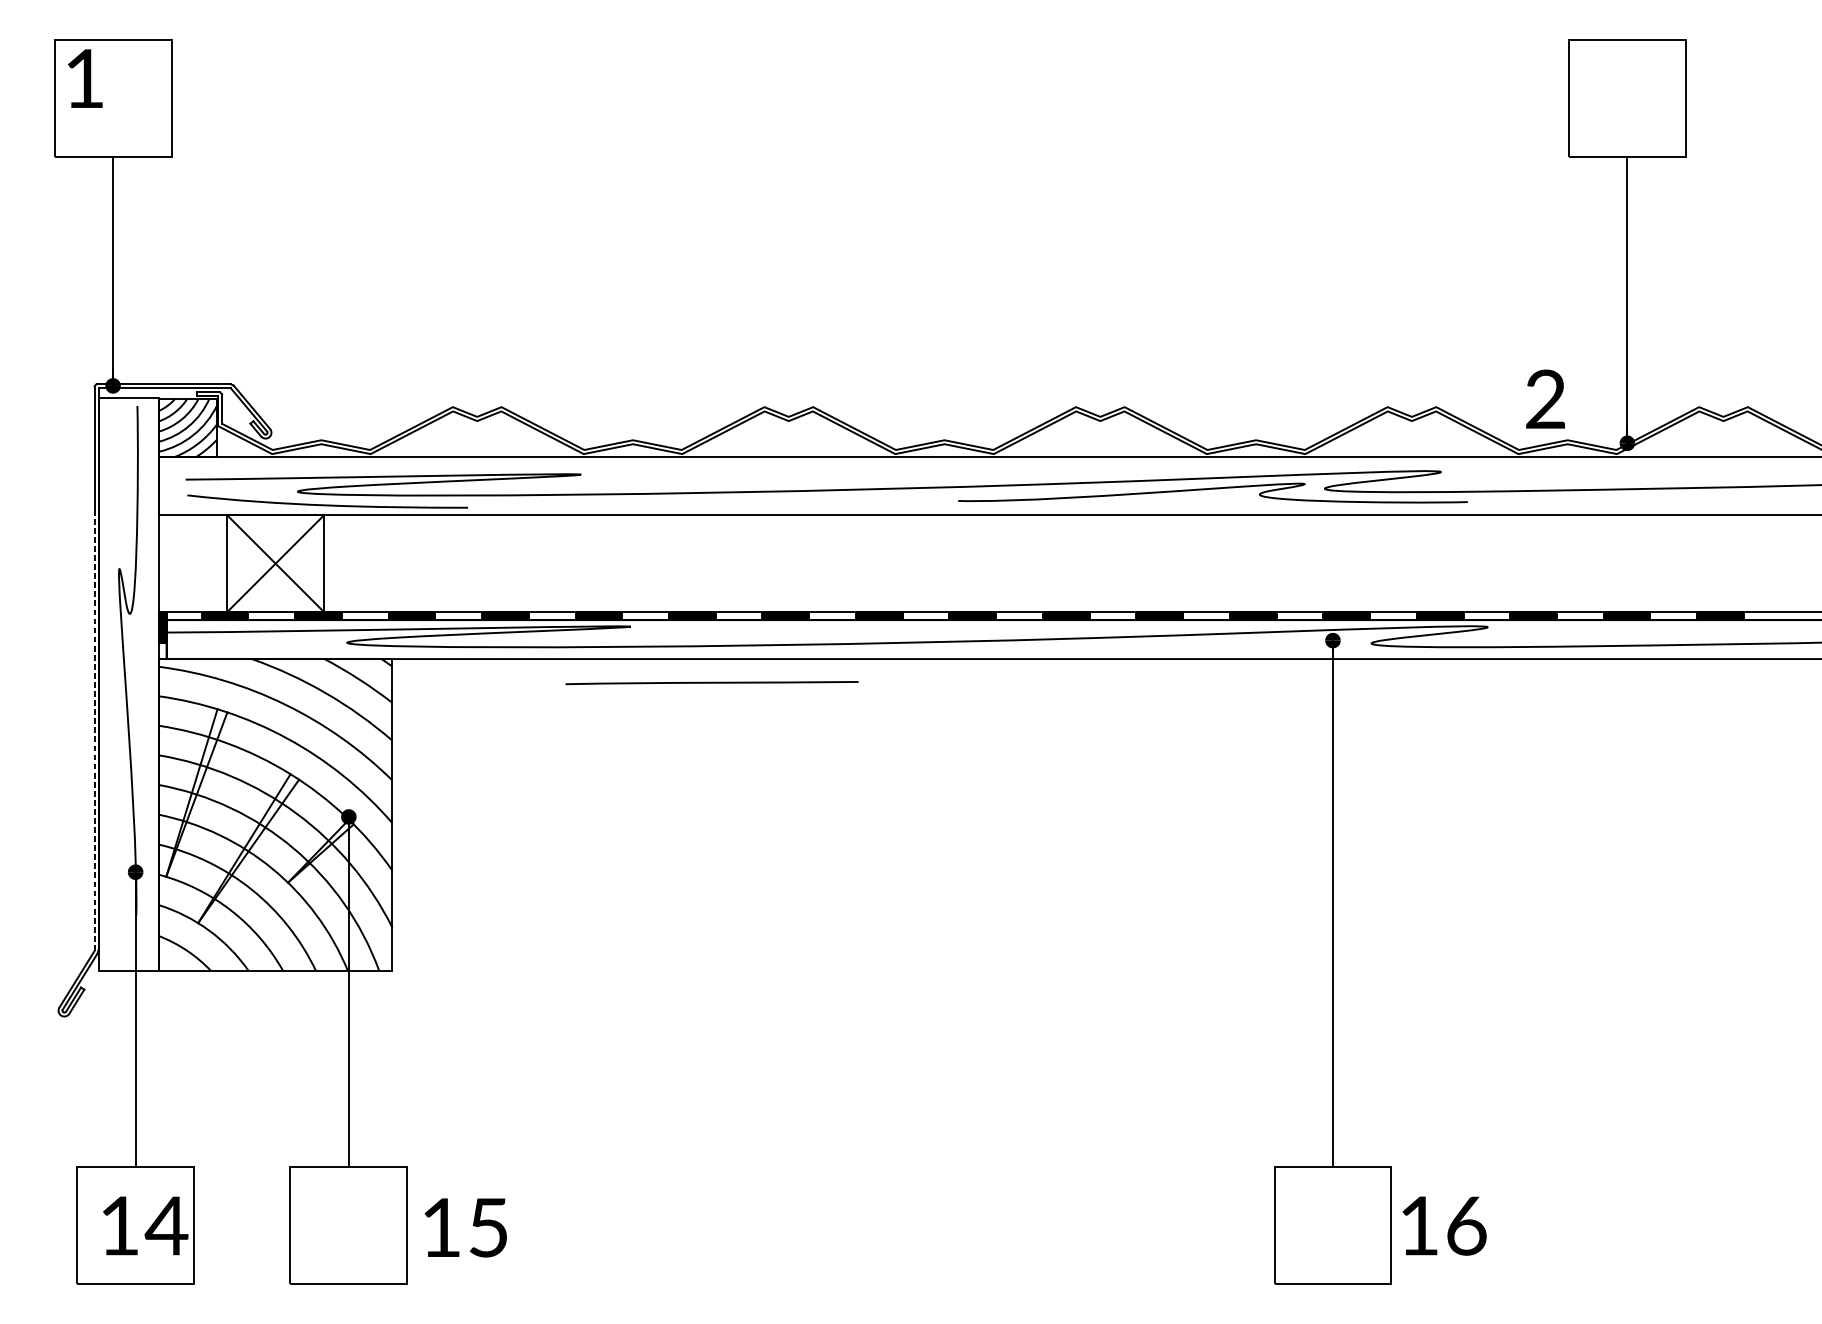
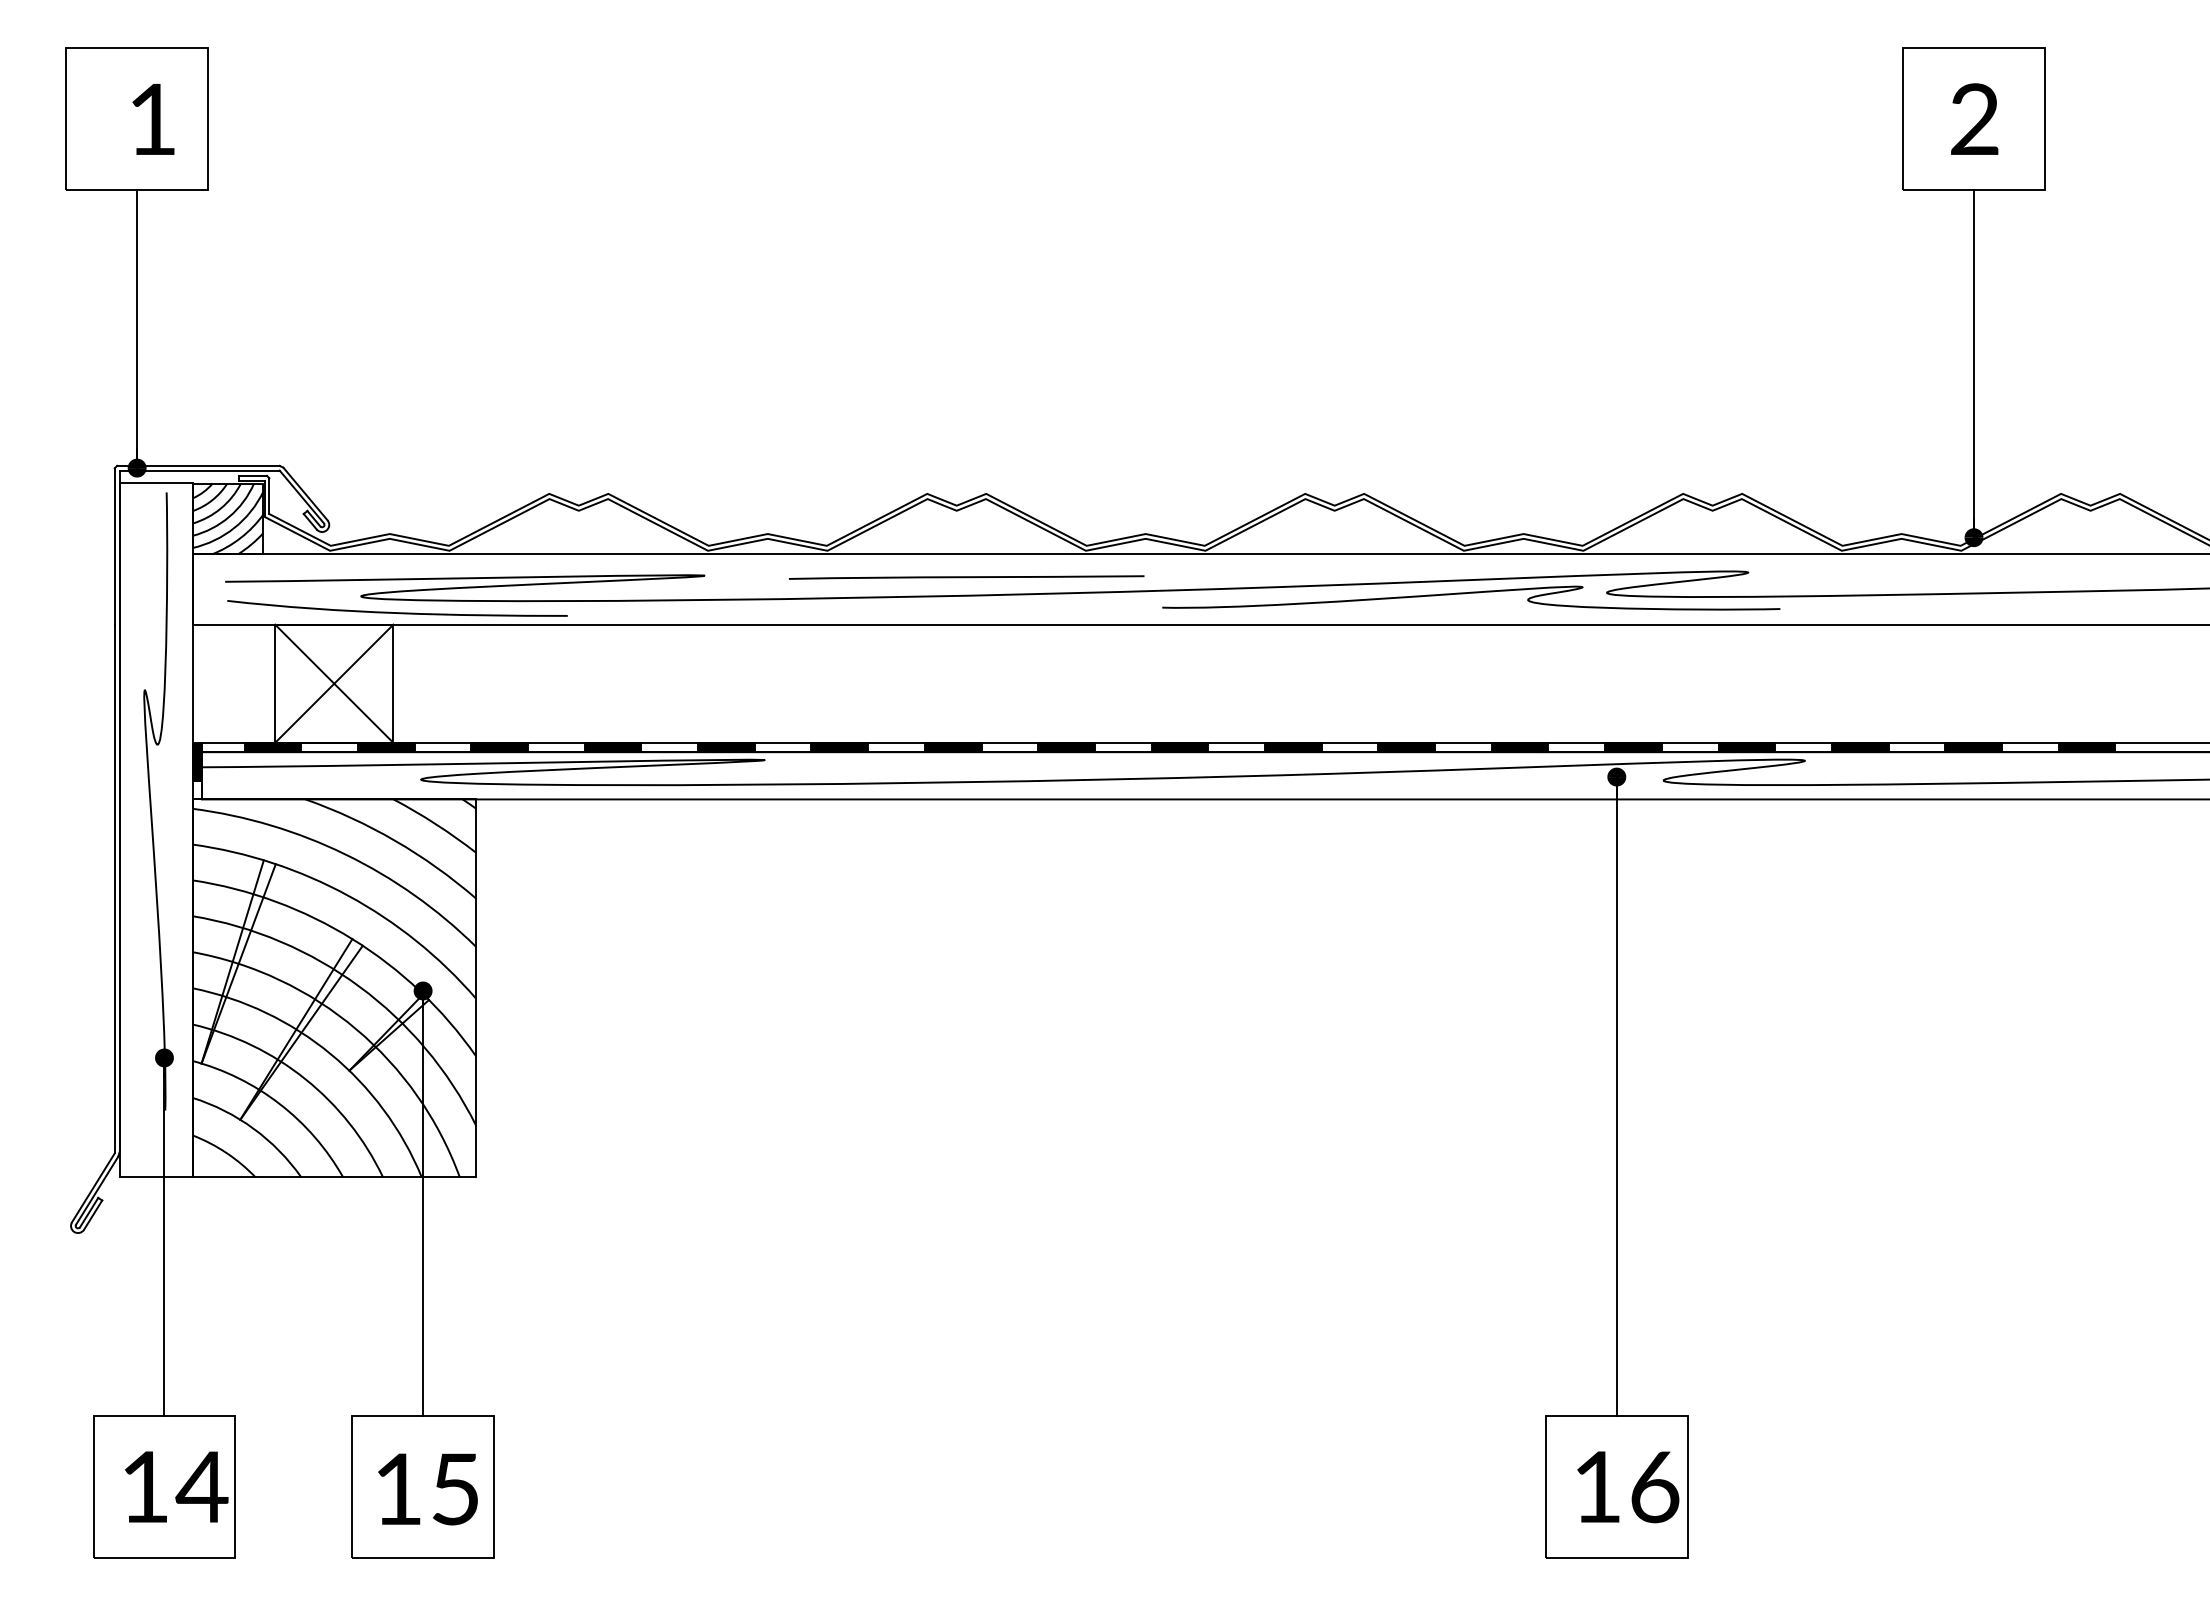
text: (85, 78) -> (153, 119), moved
text: (1545, 398) -> (1974, 118), moved
line: (711, 683) -> (966, 577), moved
line: (94, 732) -> (114, 888), dashed -> solid
text: (1444, 1226) -> (1628, 1487), moved
text: (465, 1227) -> (427, 1489), moved

